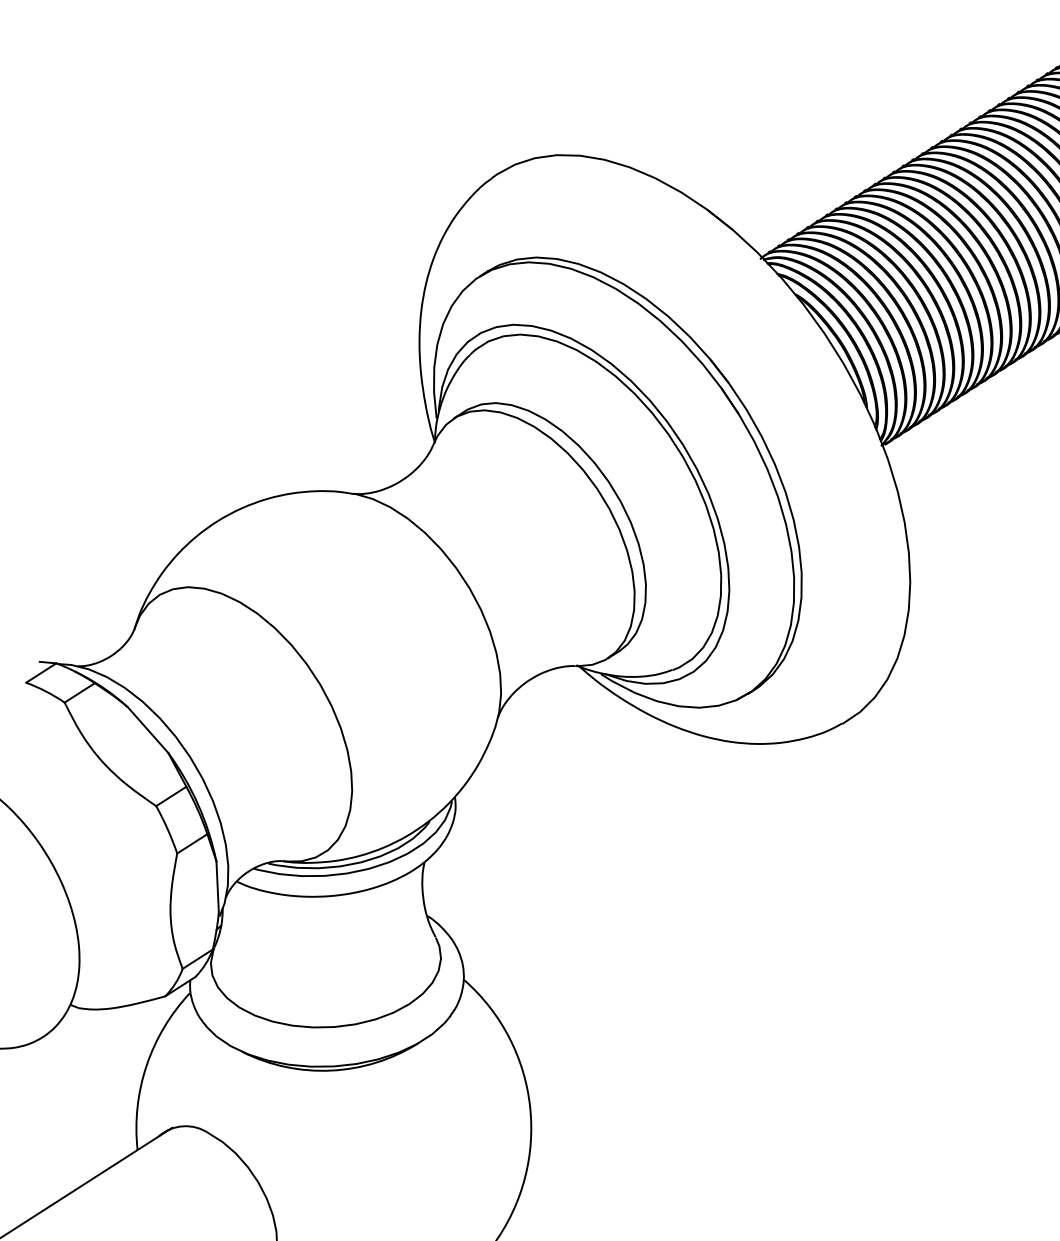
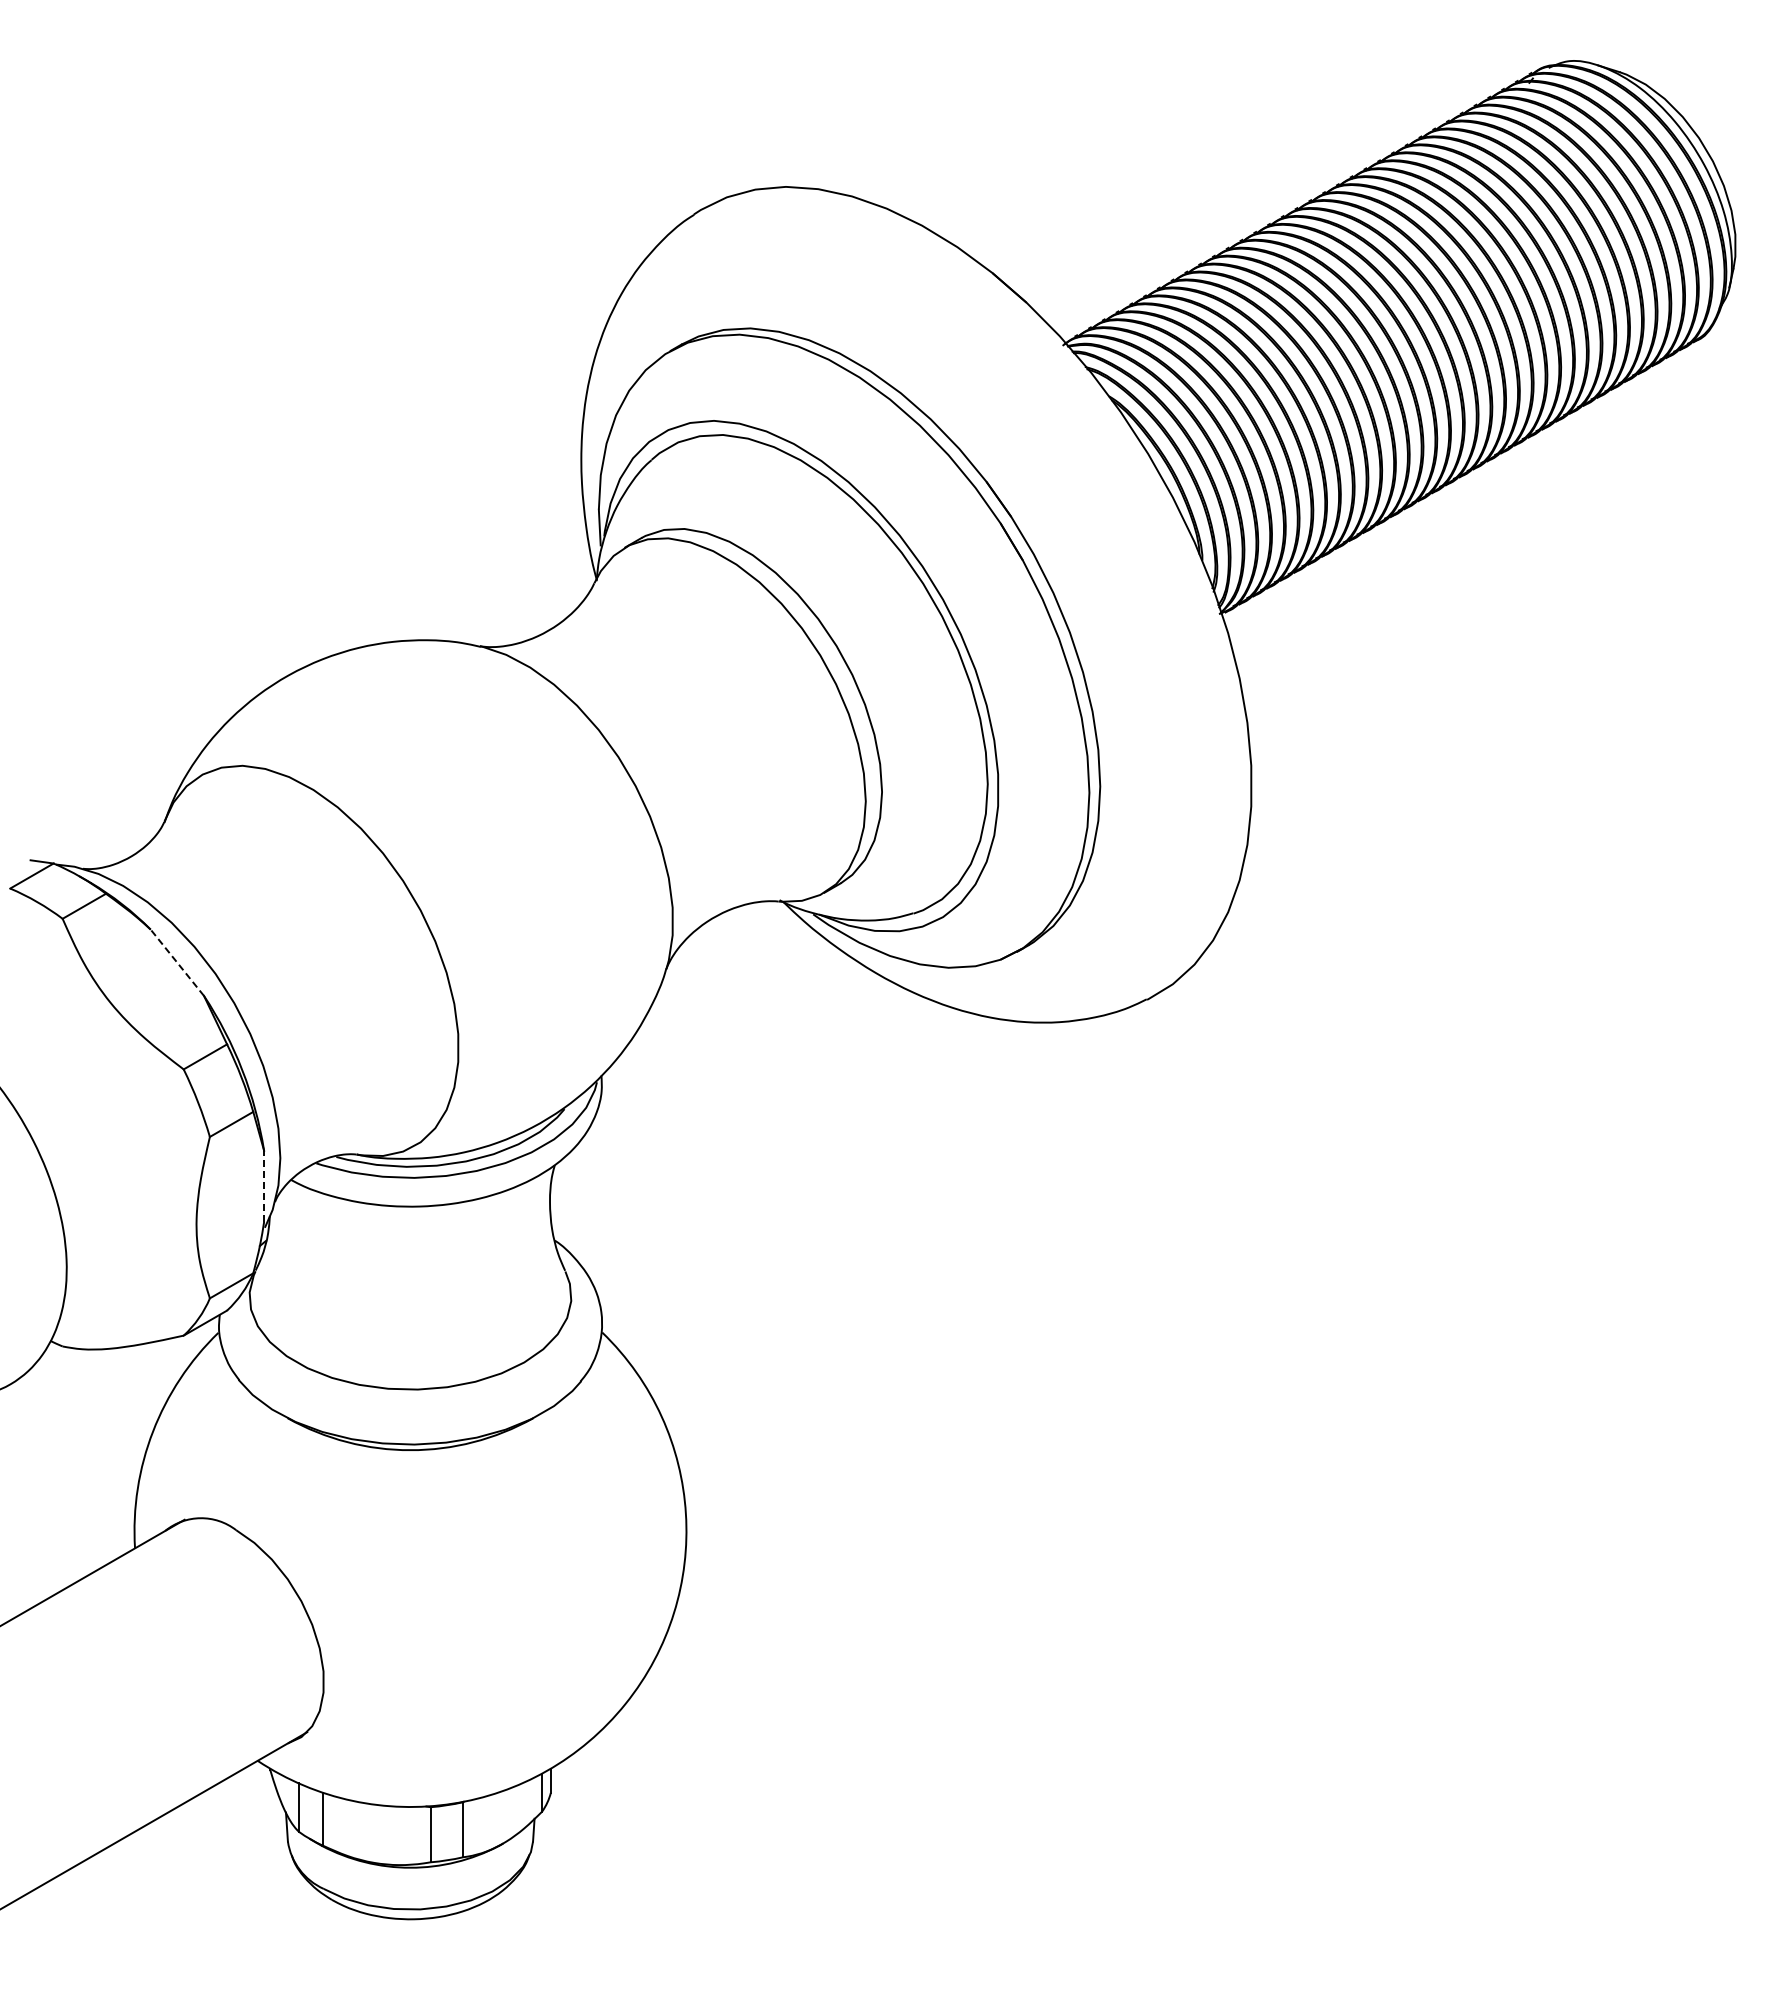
line: (148, 729) -> (177, 962), solid -> dashed
line: (217, 887) -> (264, 1186), solid -> dashed

